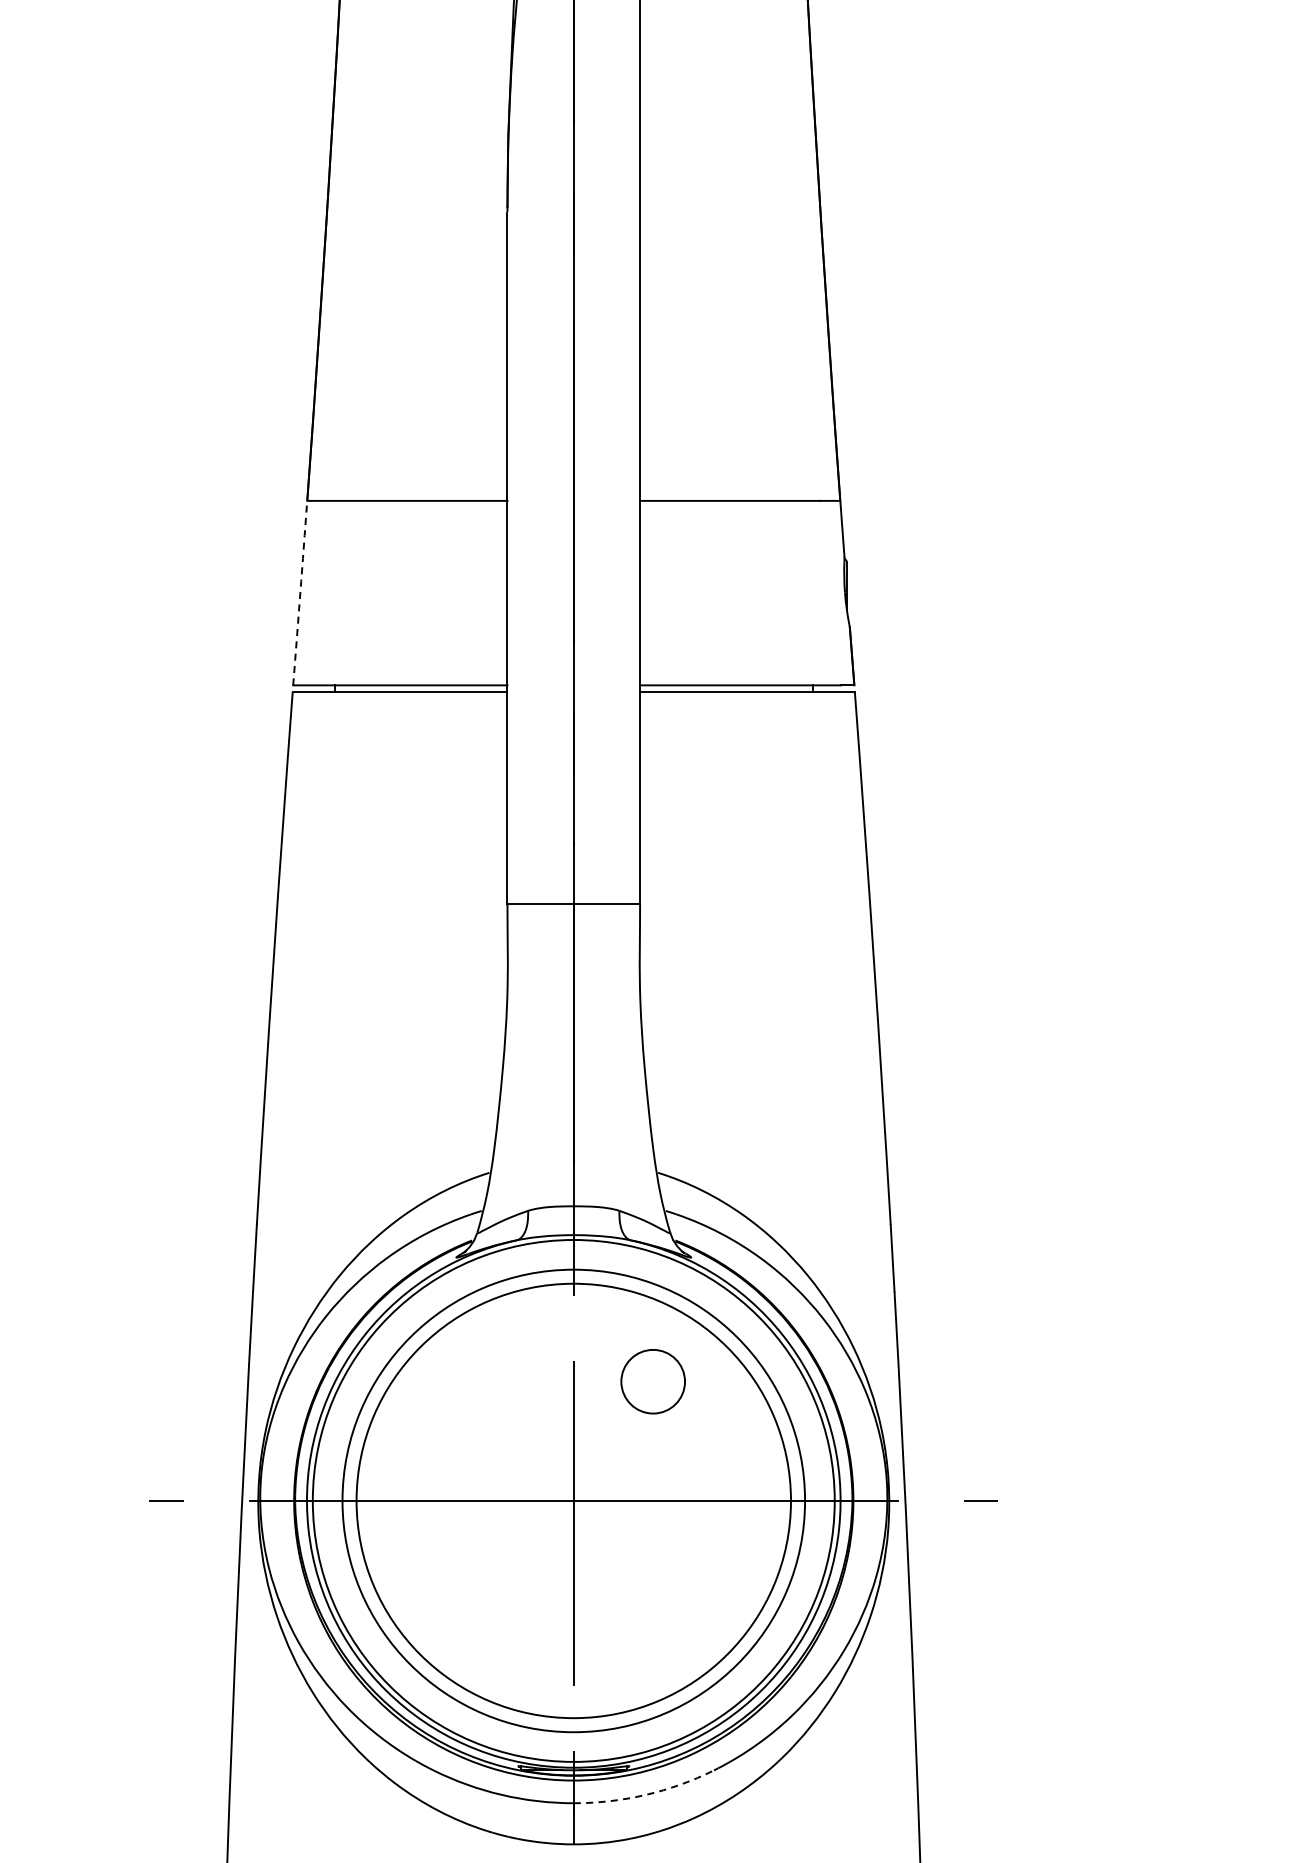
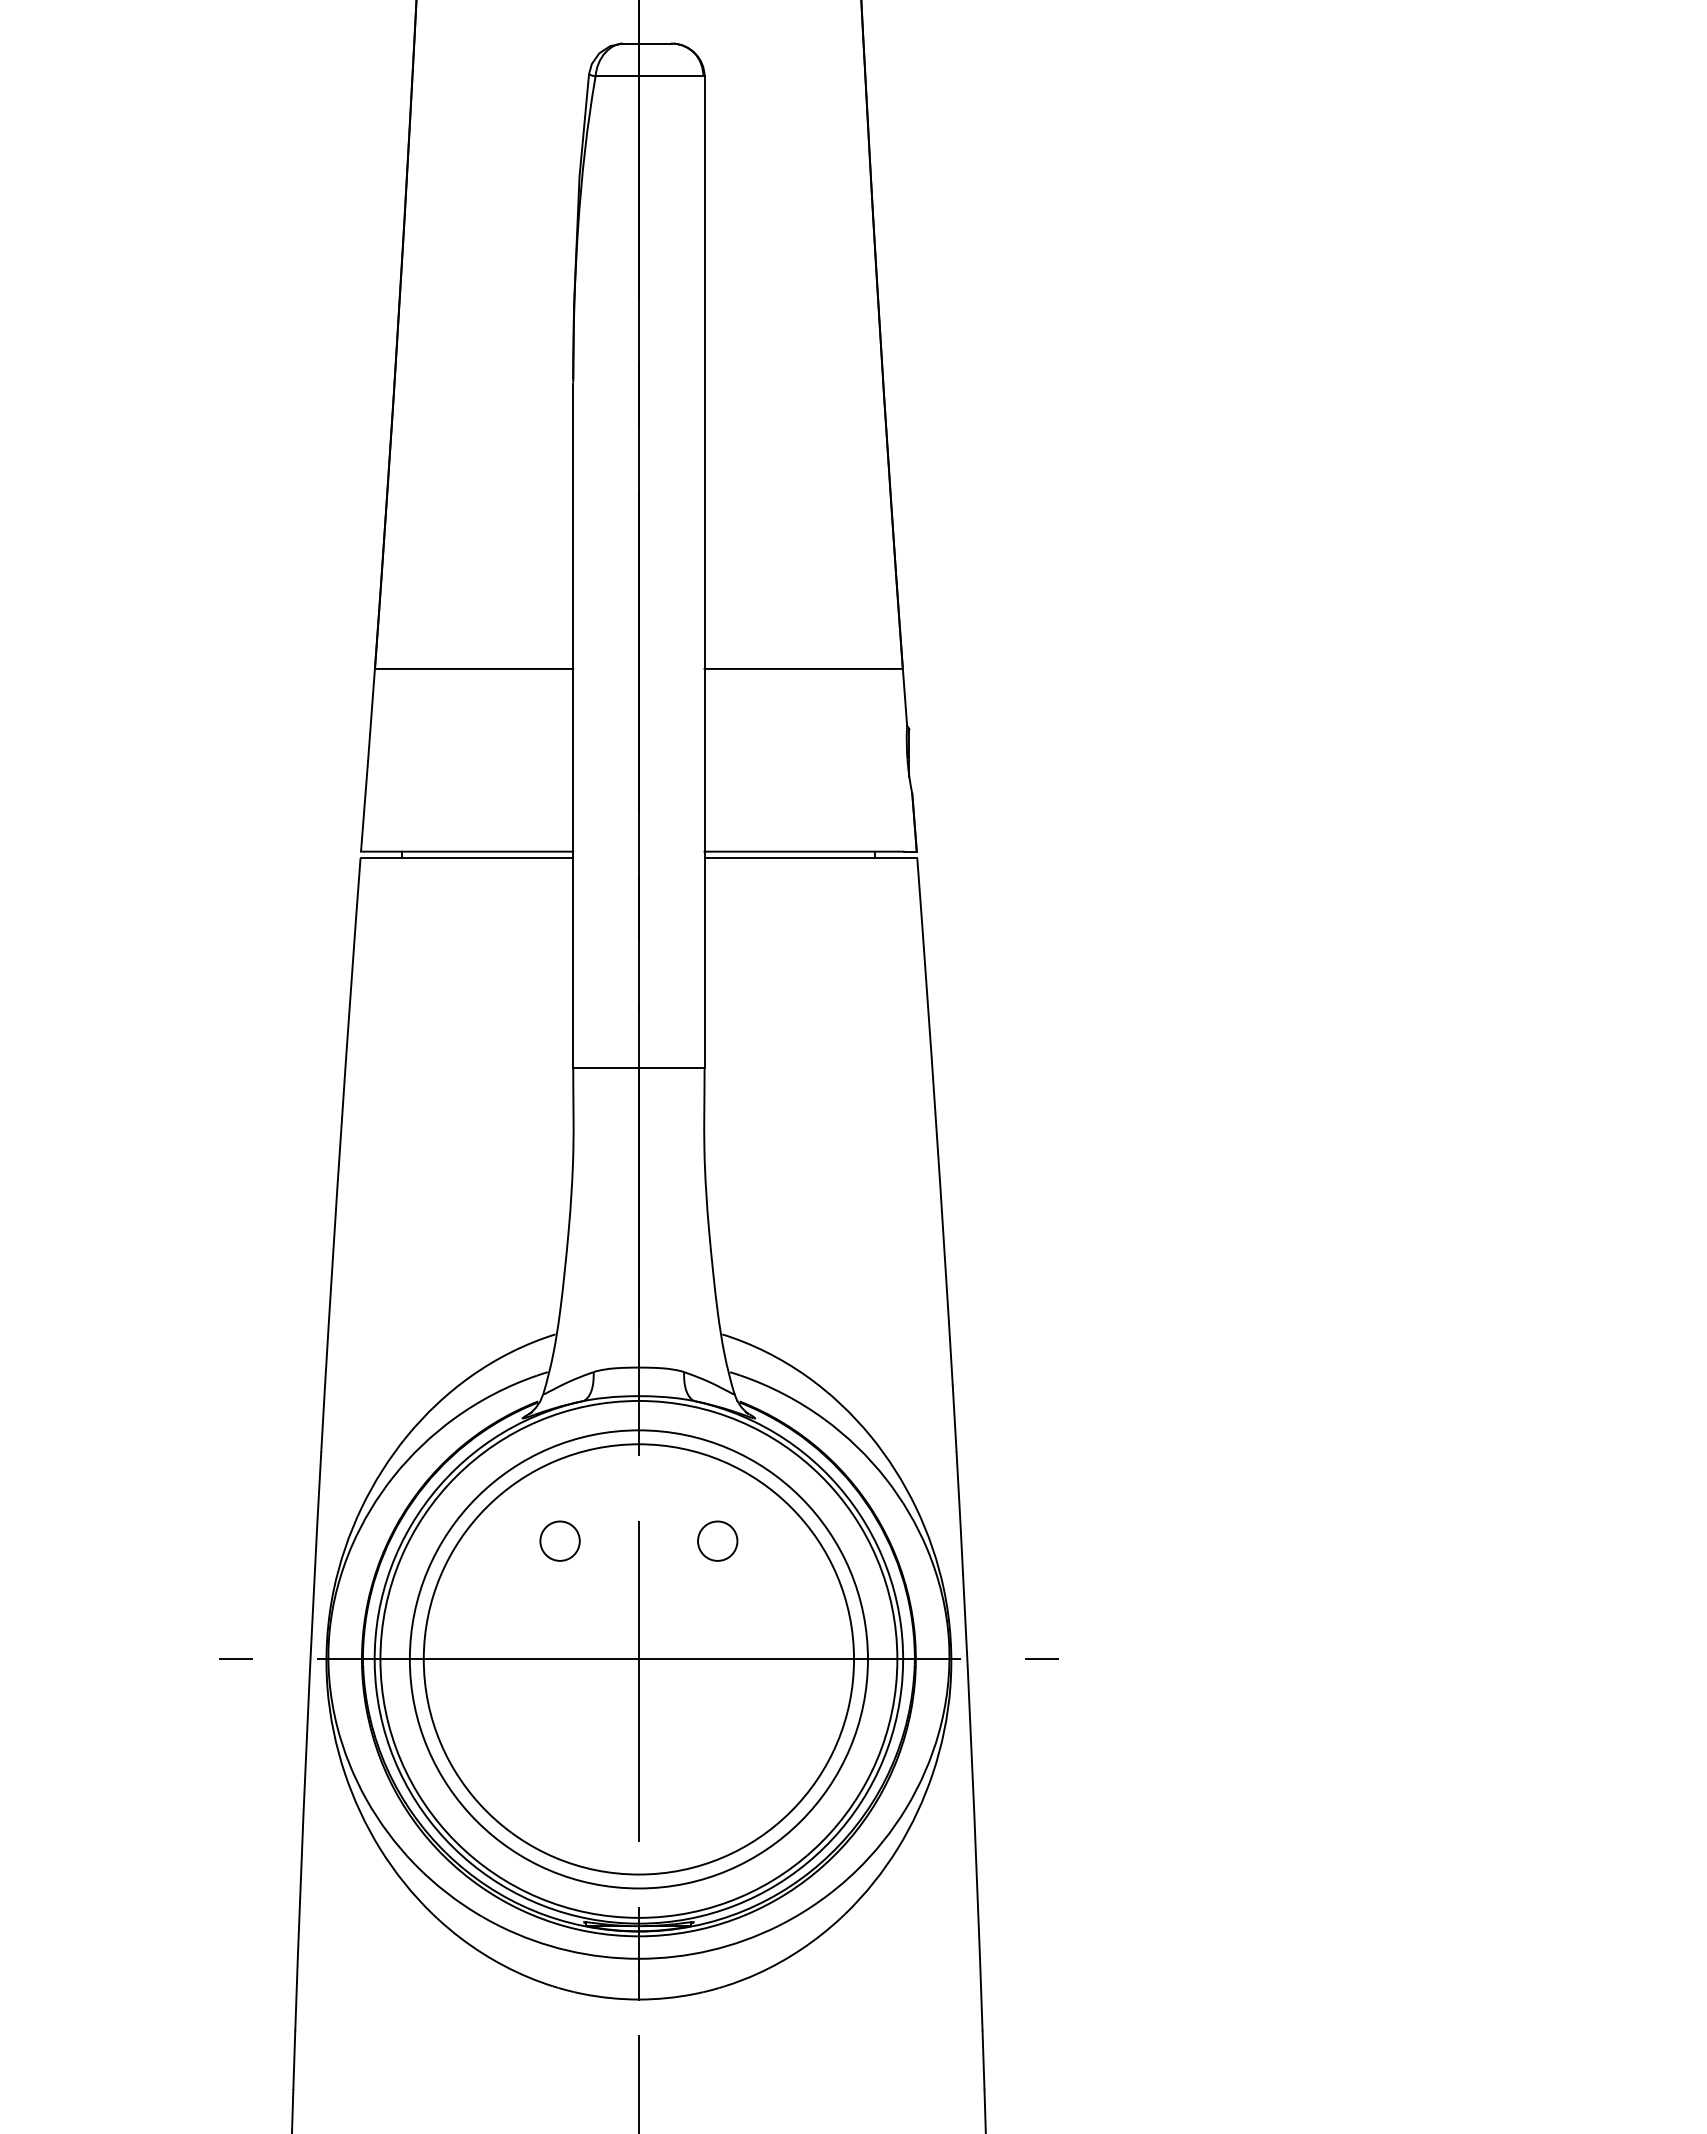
arc: (300, 593) -> (368, 760), dashed -> solid
circle: (493, 1380) -> (559, 1540), added
circle: (653, 1380) -> (717, 1540), size x0.62
arc: (646, 1794) -> (710, 1950), dashed -> solid

